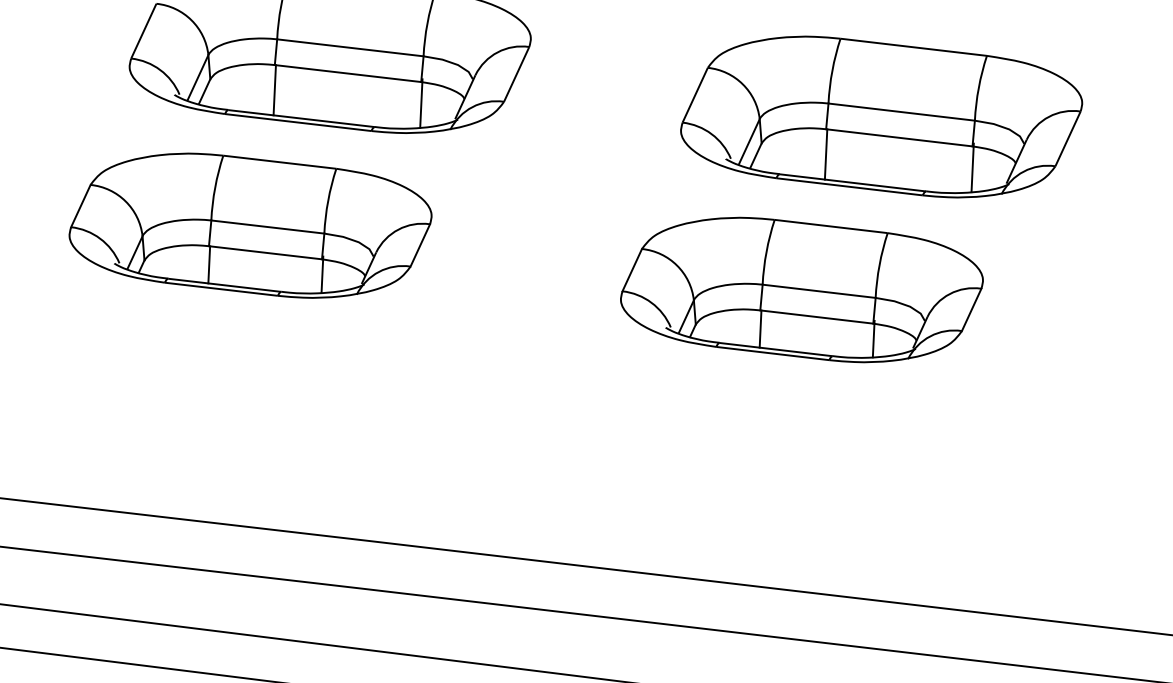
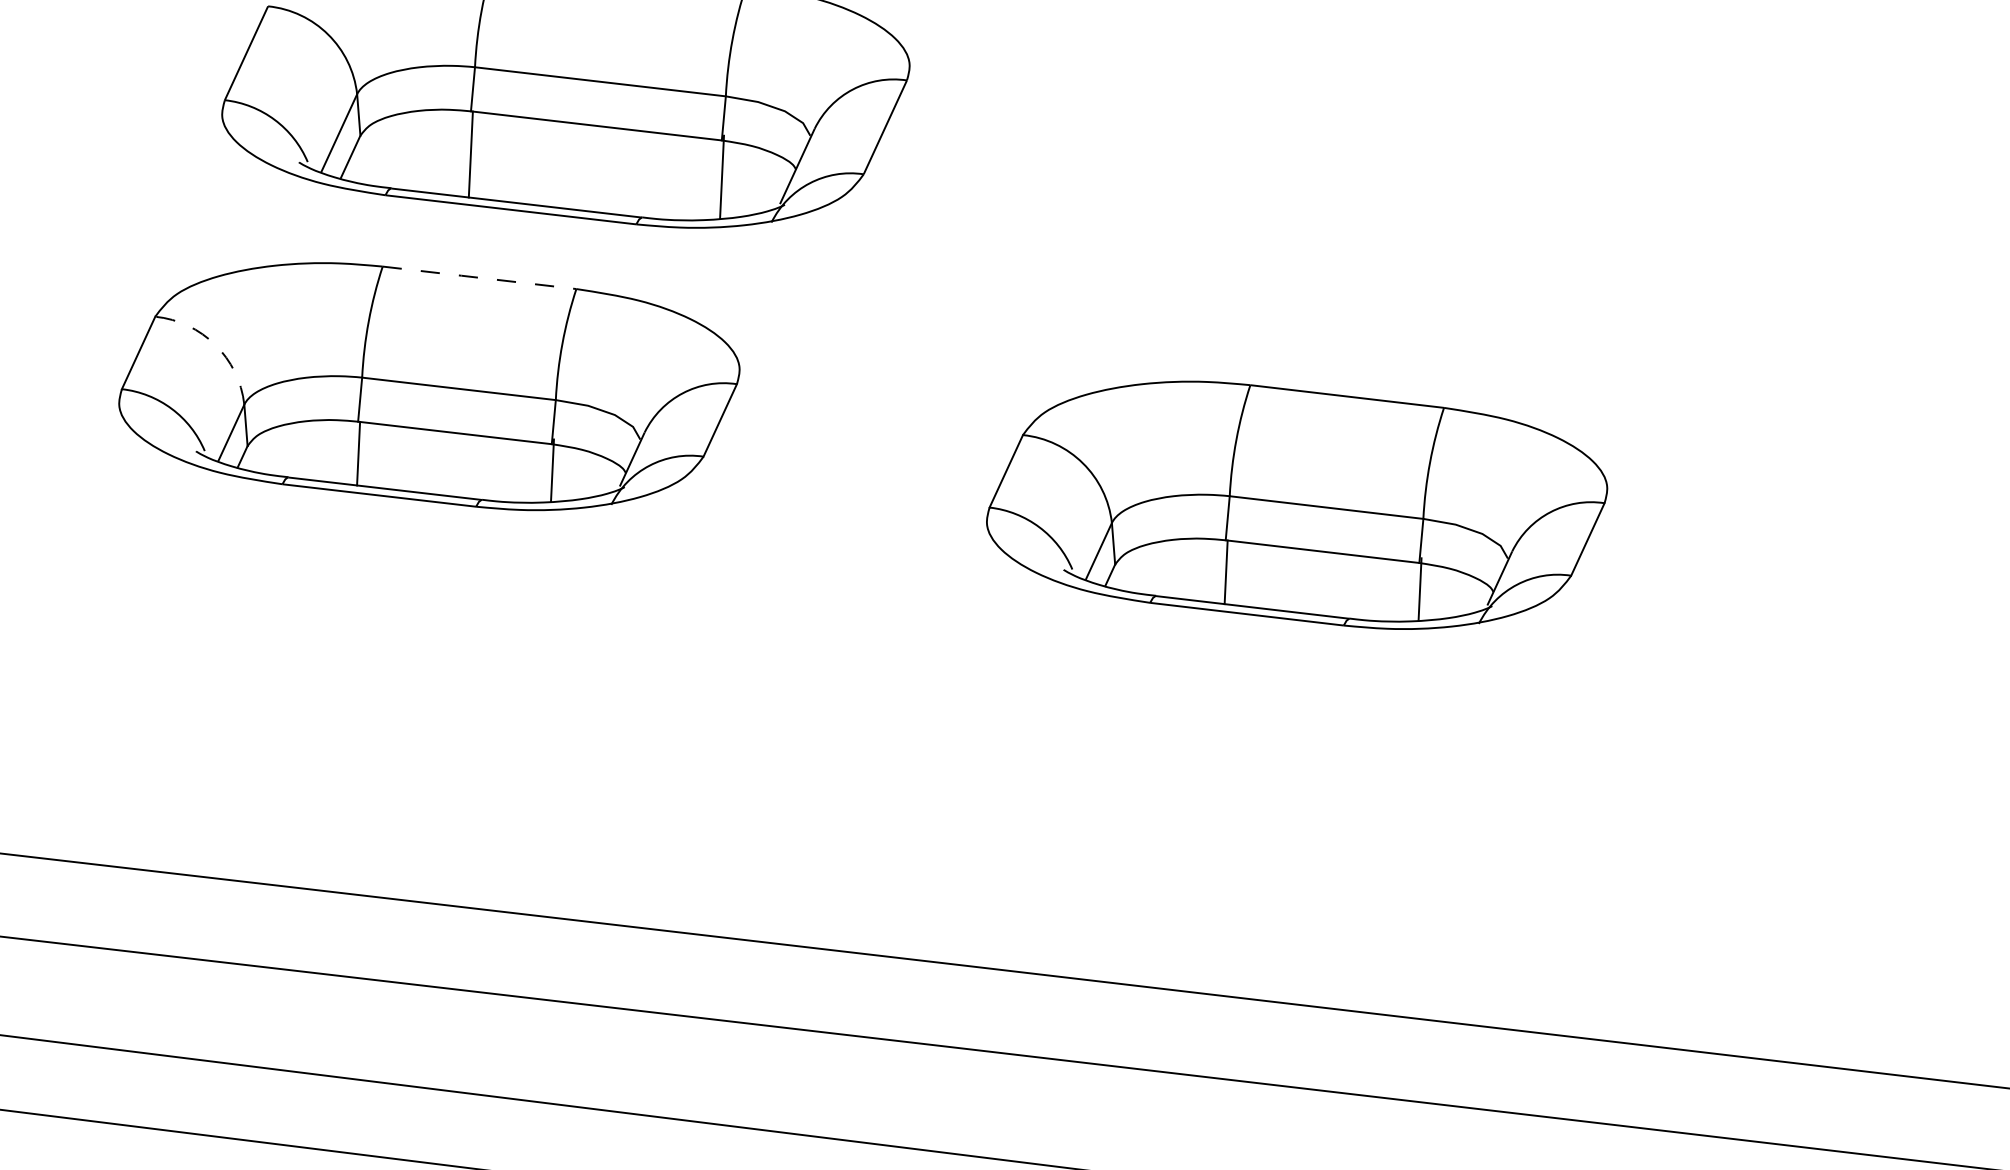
part: (881, 116) -> (1510, 199), removed
line: (280, 162) -> (480, 278), solid -> dashed
arc: (125, 201) -> (215, 345), solid -> dashed
part: (801, 289) -> (1296, 504), moved

